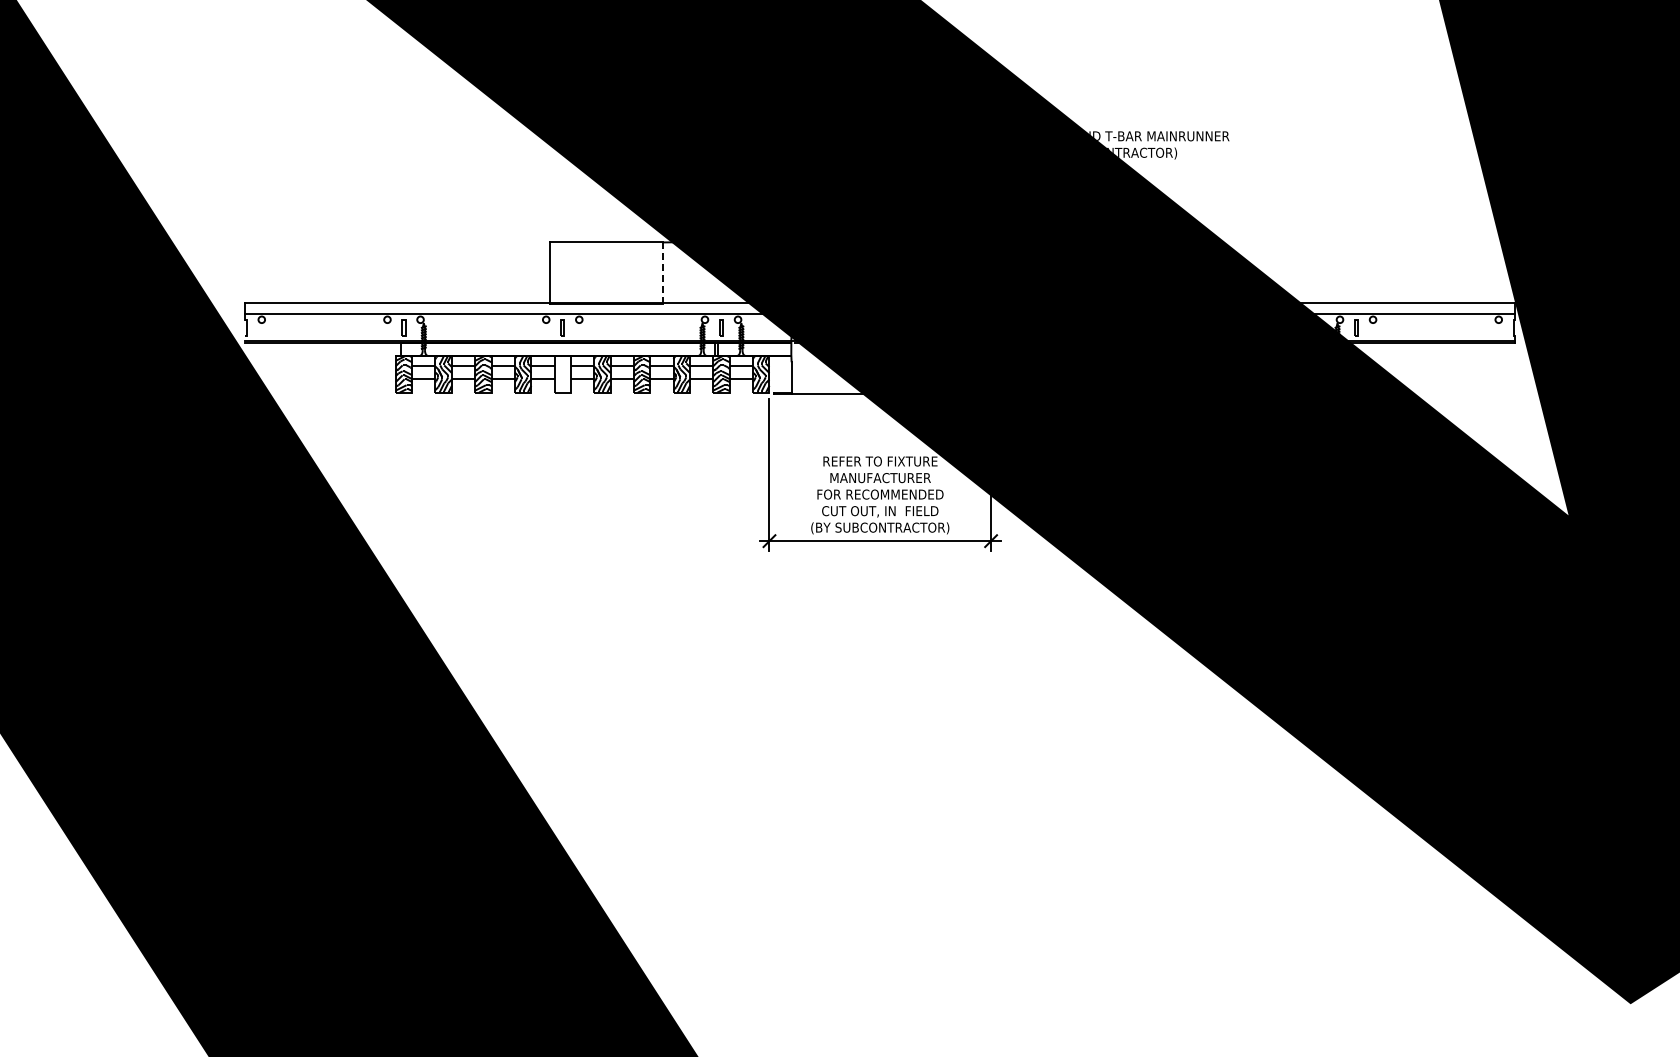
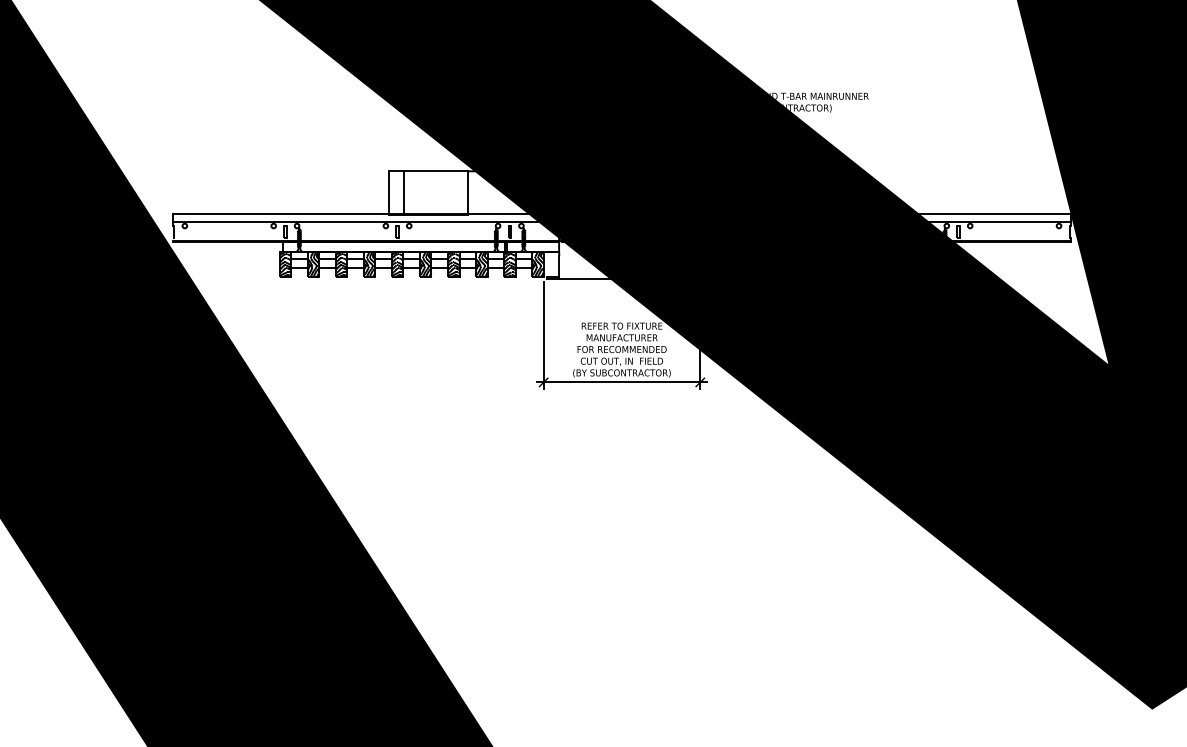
line: (571, 272) -> (403, 192), added
line: (662, 272) -> (468, 192), dashed -> solid
hatch: (562, 374) -> (397, 264), added

